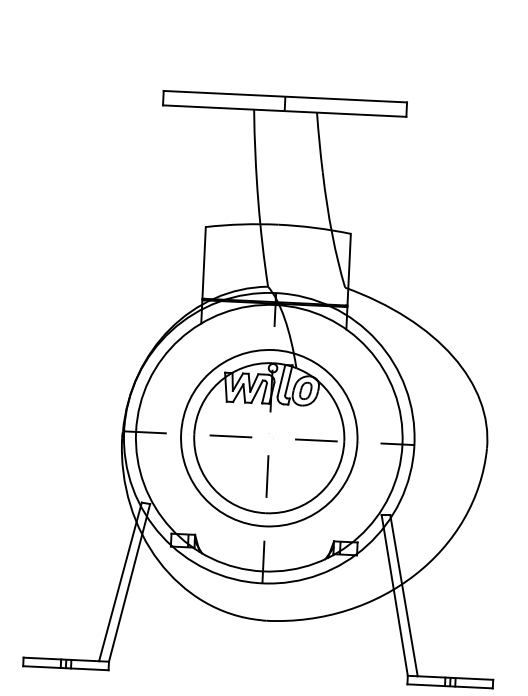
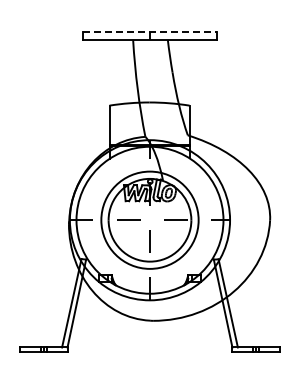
line: (286, 96) -> (150, 31), solid -> dashed

